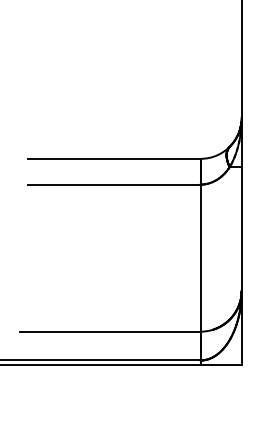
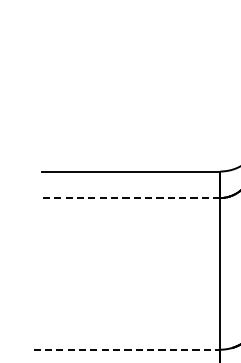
line: (113, 184) -> (130, 197), solid -> dashed
line: (110, 331) -> (127, 349), solid -> dashed

